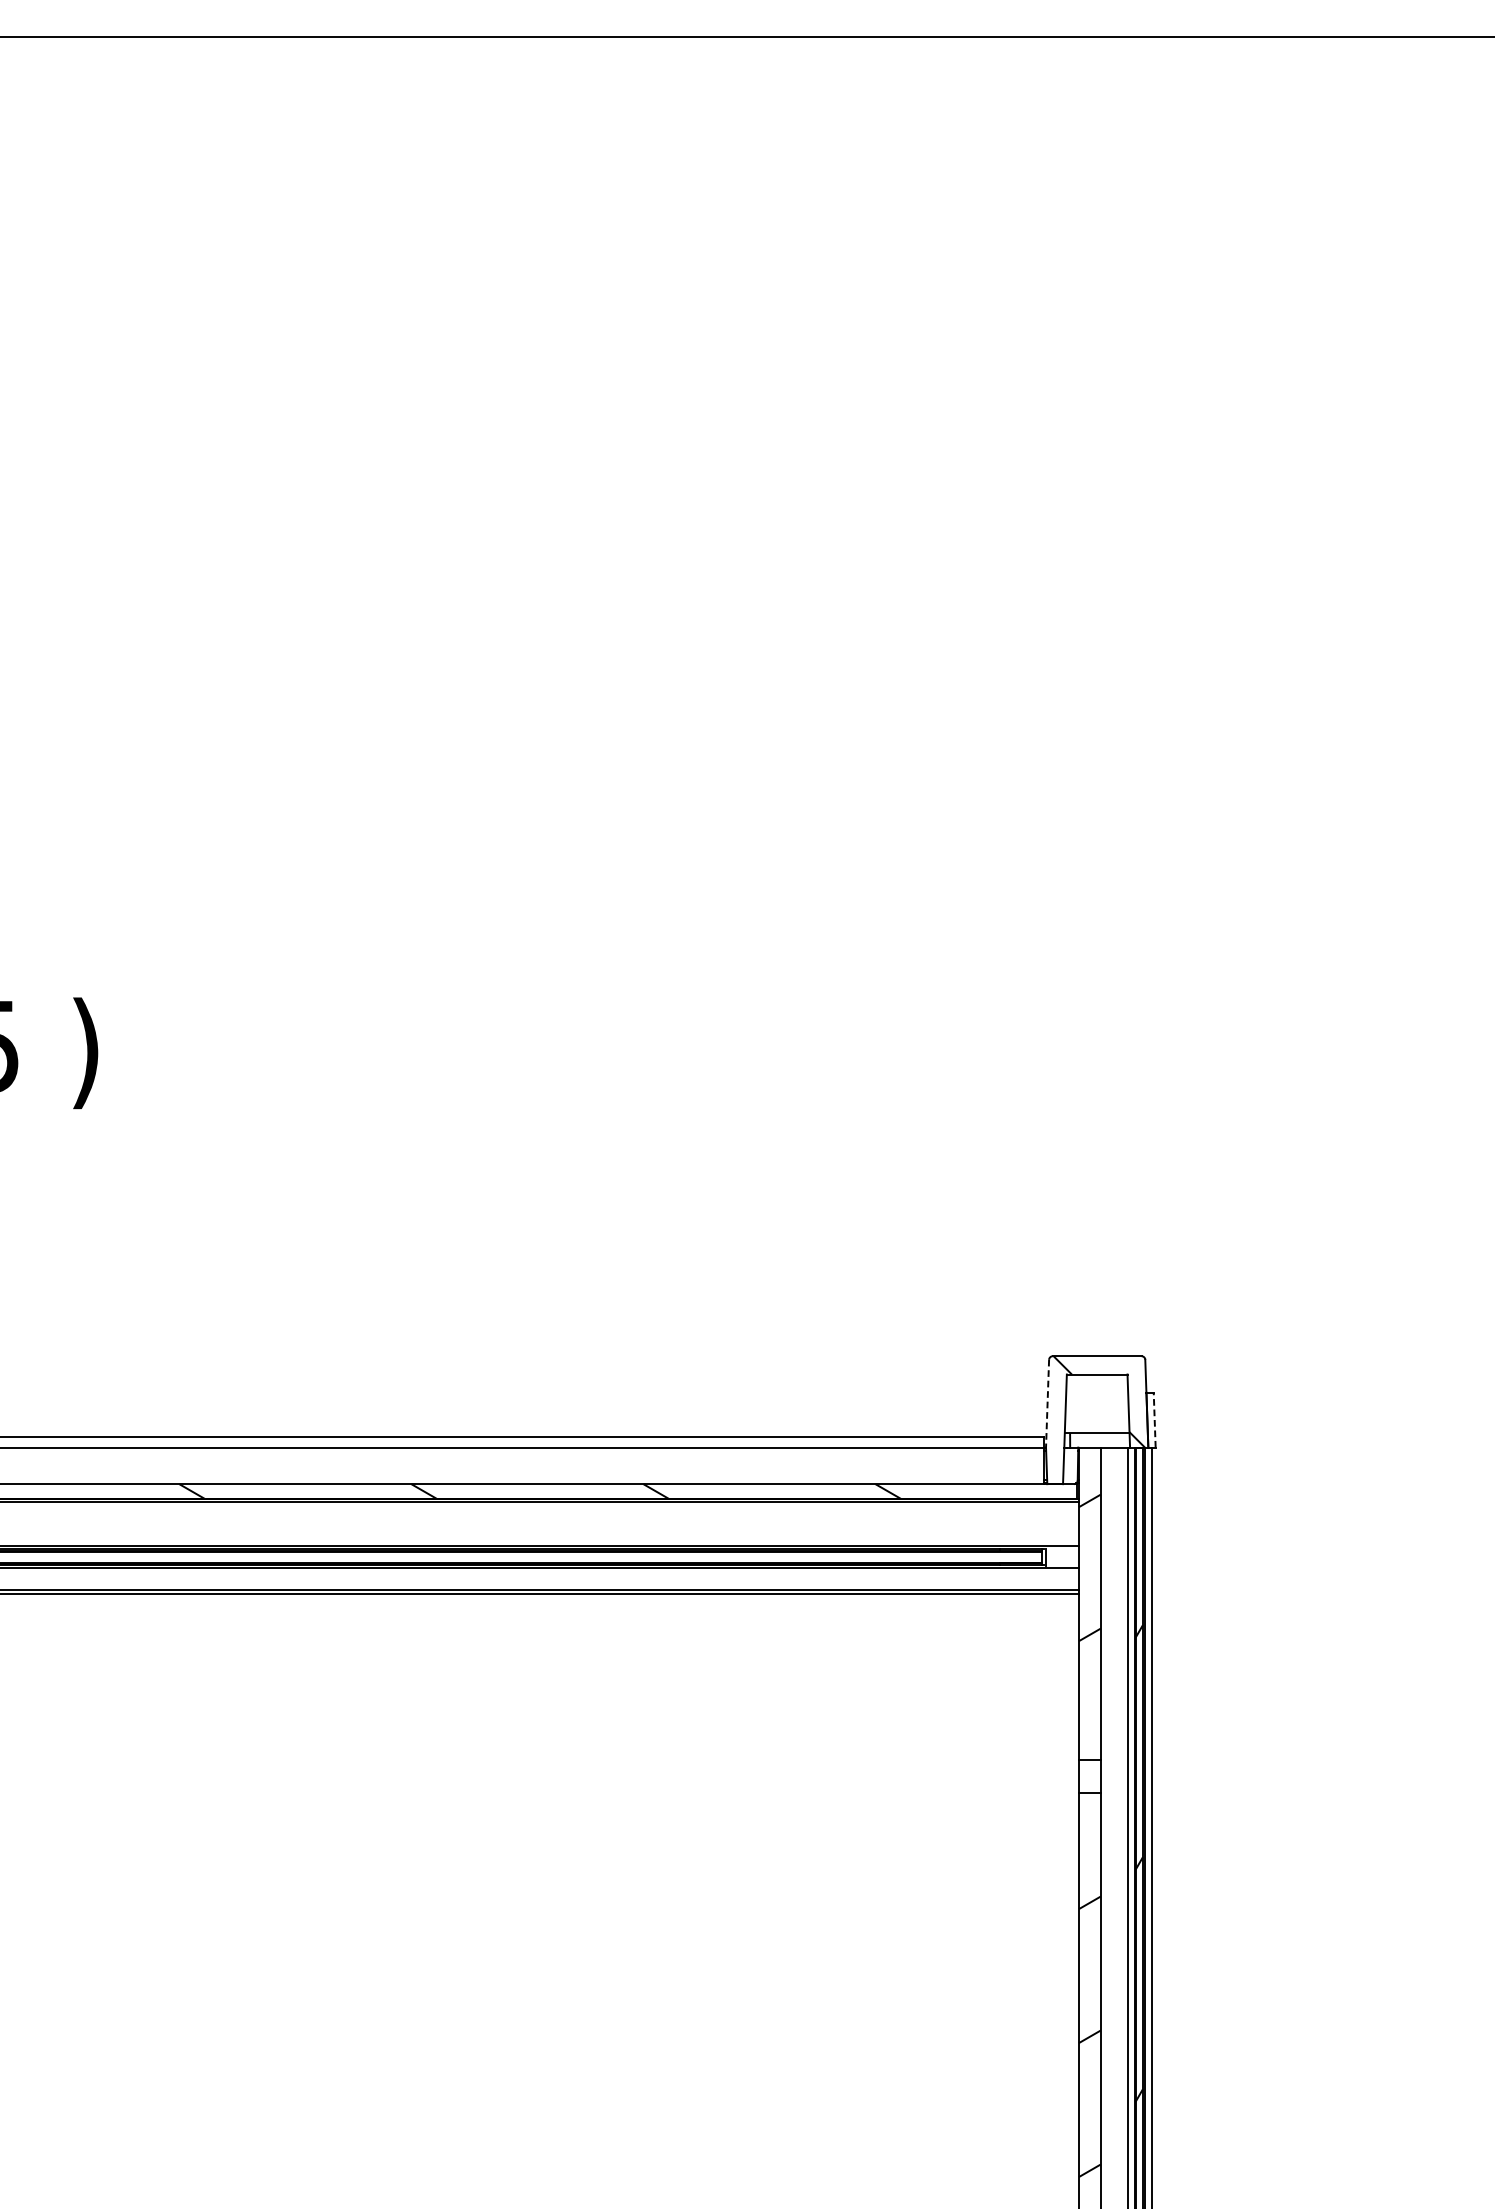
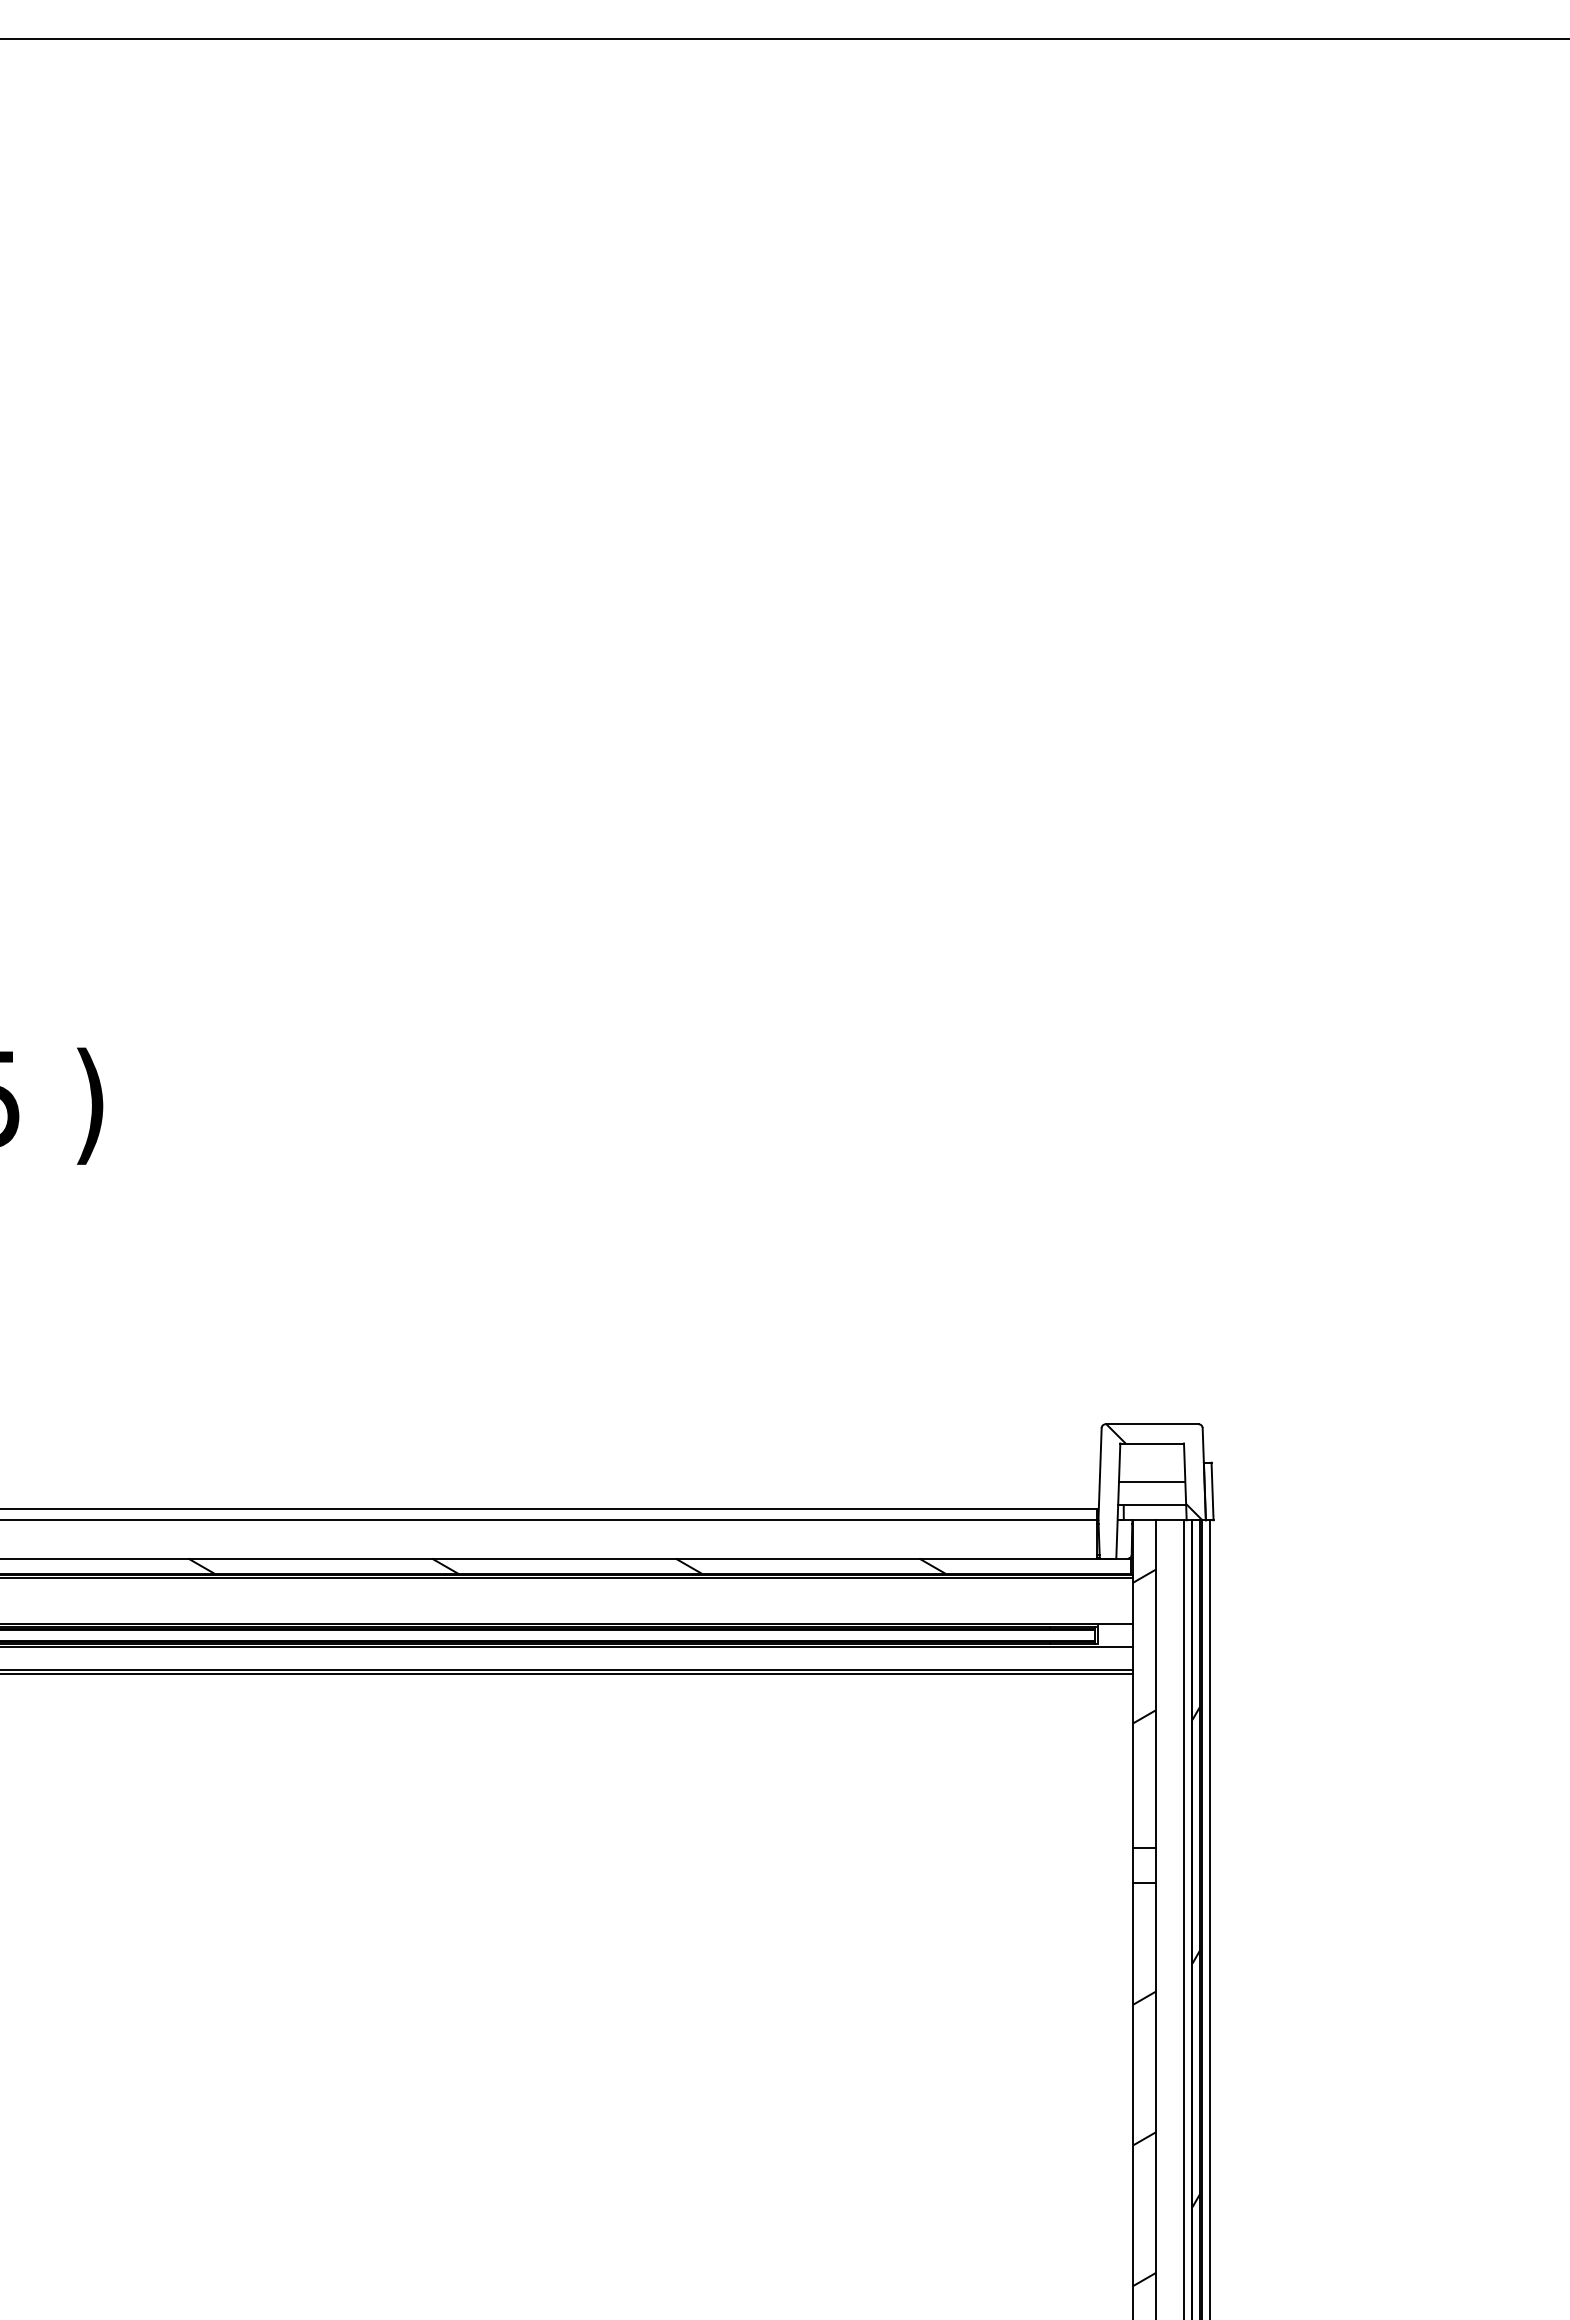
line: (1047, 1404) -> (1100, 1474), dashed -> solid
line: (1096, 1410) -> (1151, 1481), added
line: (1154, 1420) -> (1212, 1491), dashed -> solid

